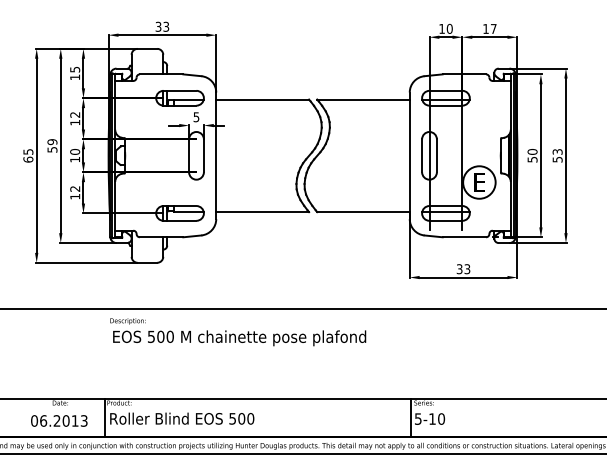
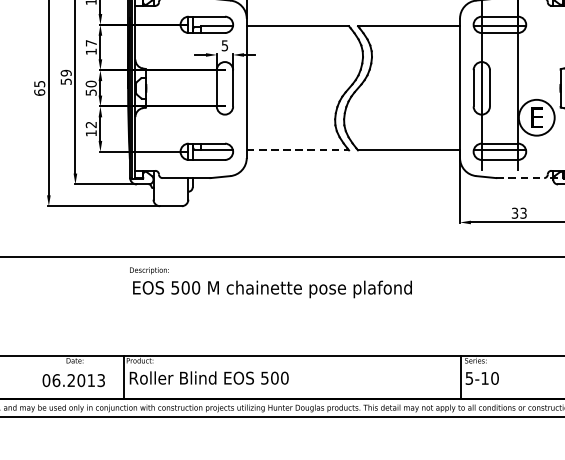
text: (75, 114) -> (91, 42), 12 -> 17
text: (75, 159) -> (91, 92), 10 -> 50
line: (263, 212) -> (298, 150), solid -> dashed
line: (464, 237) -> (520, 178), solid -> dashed

